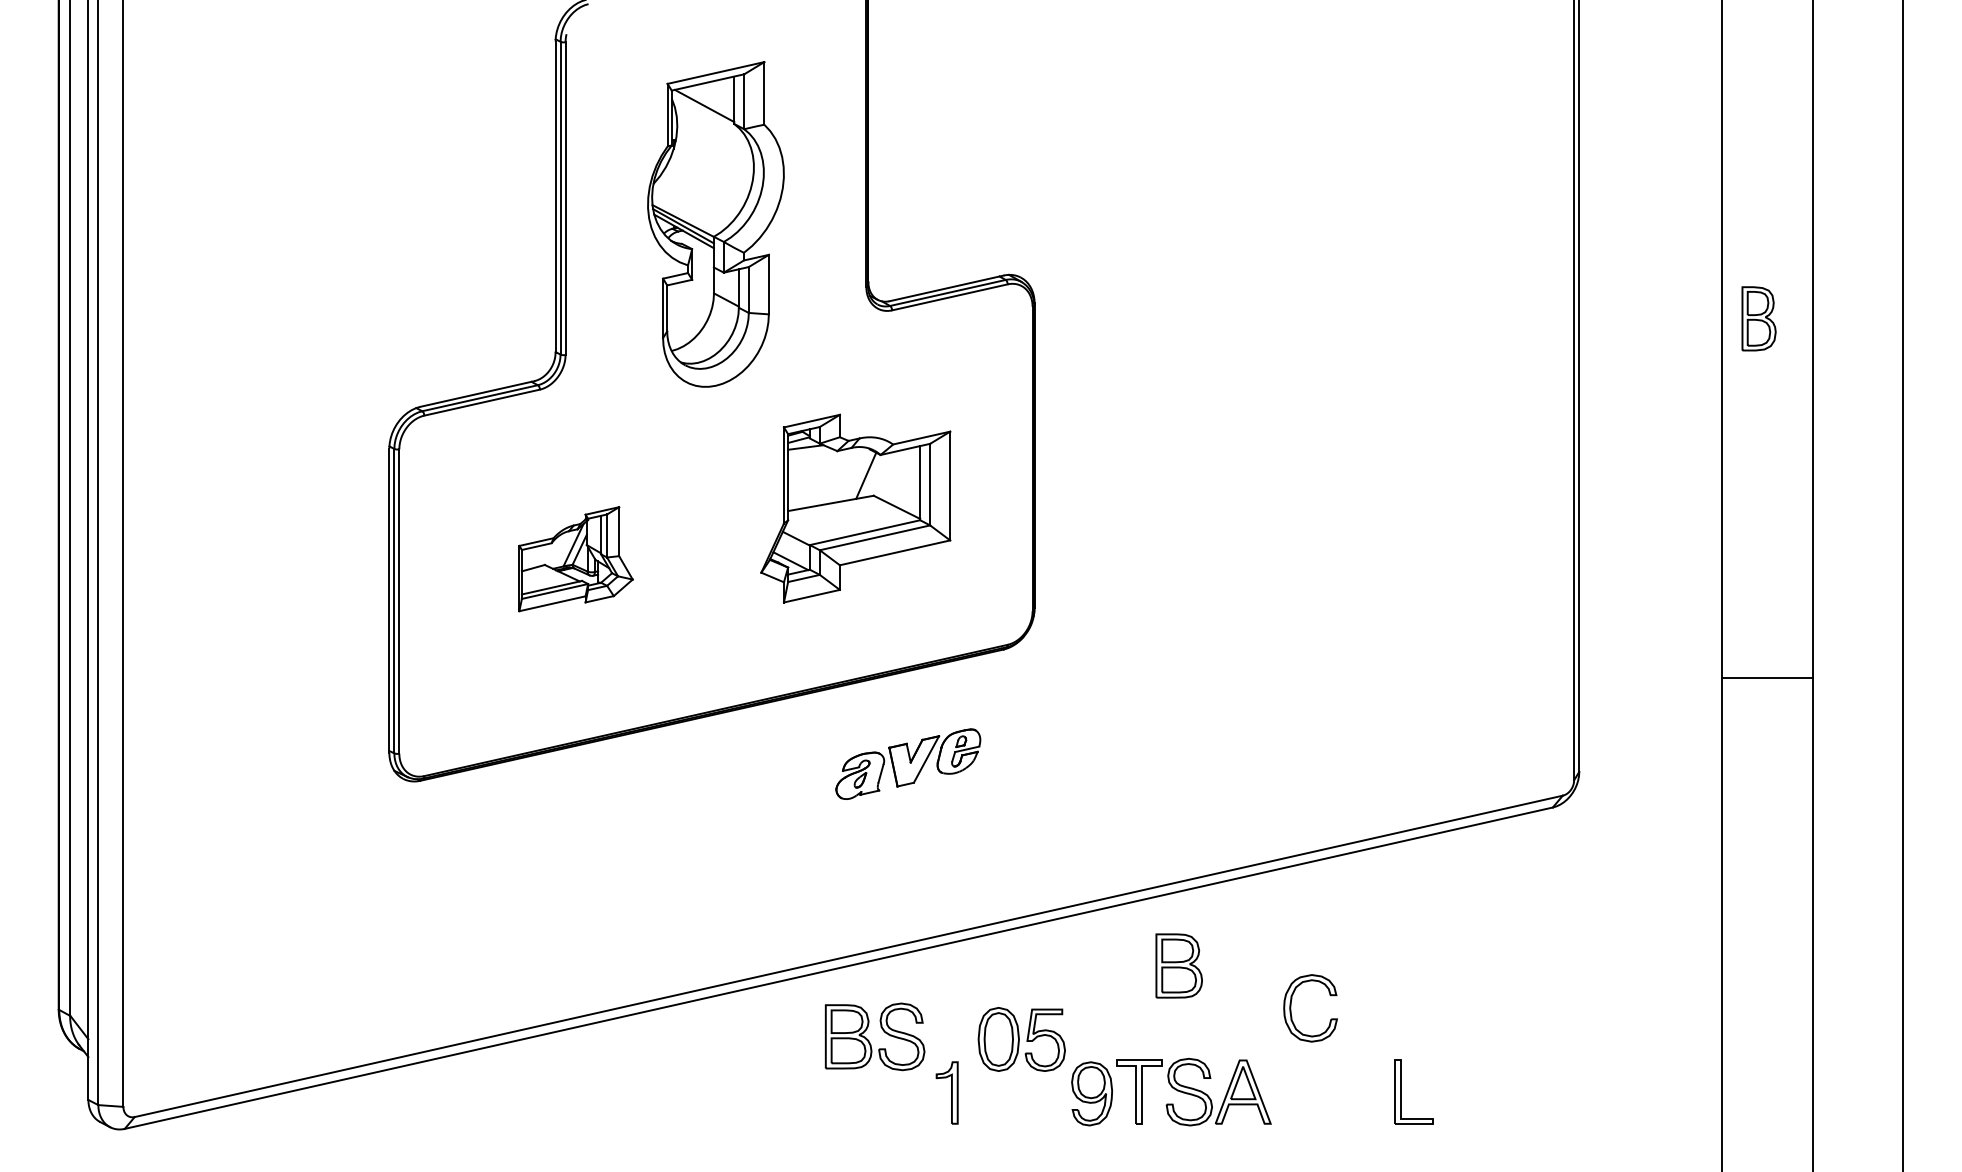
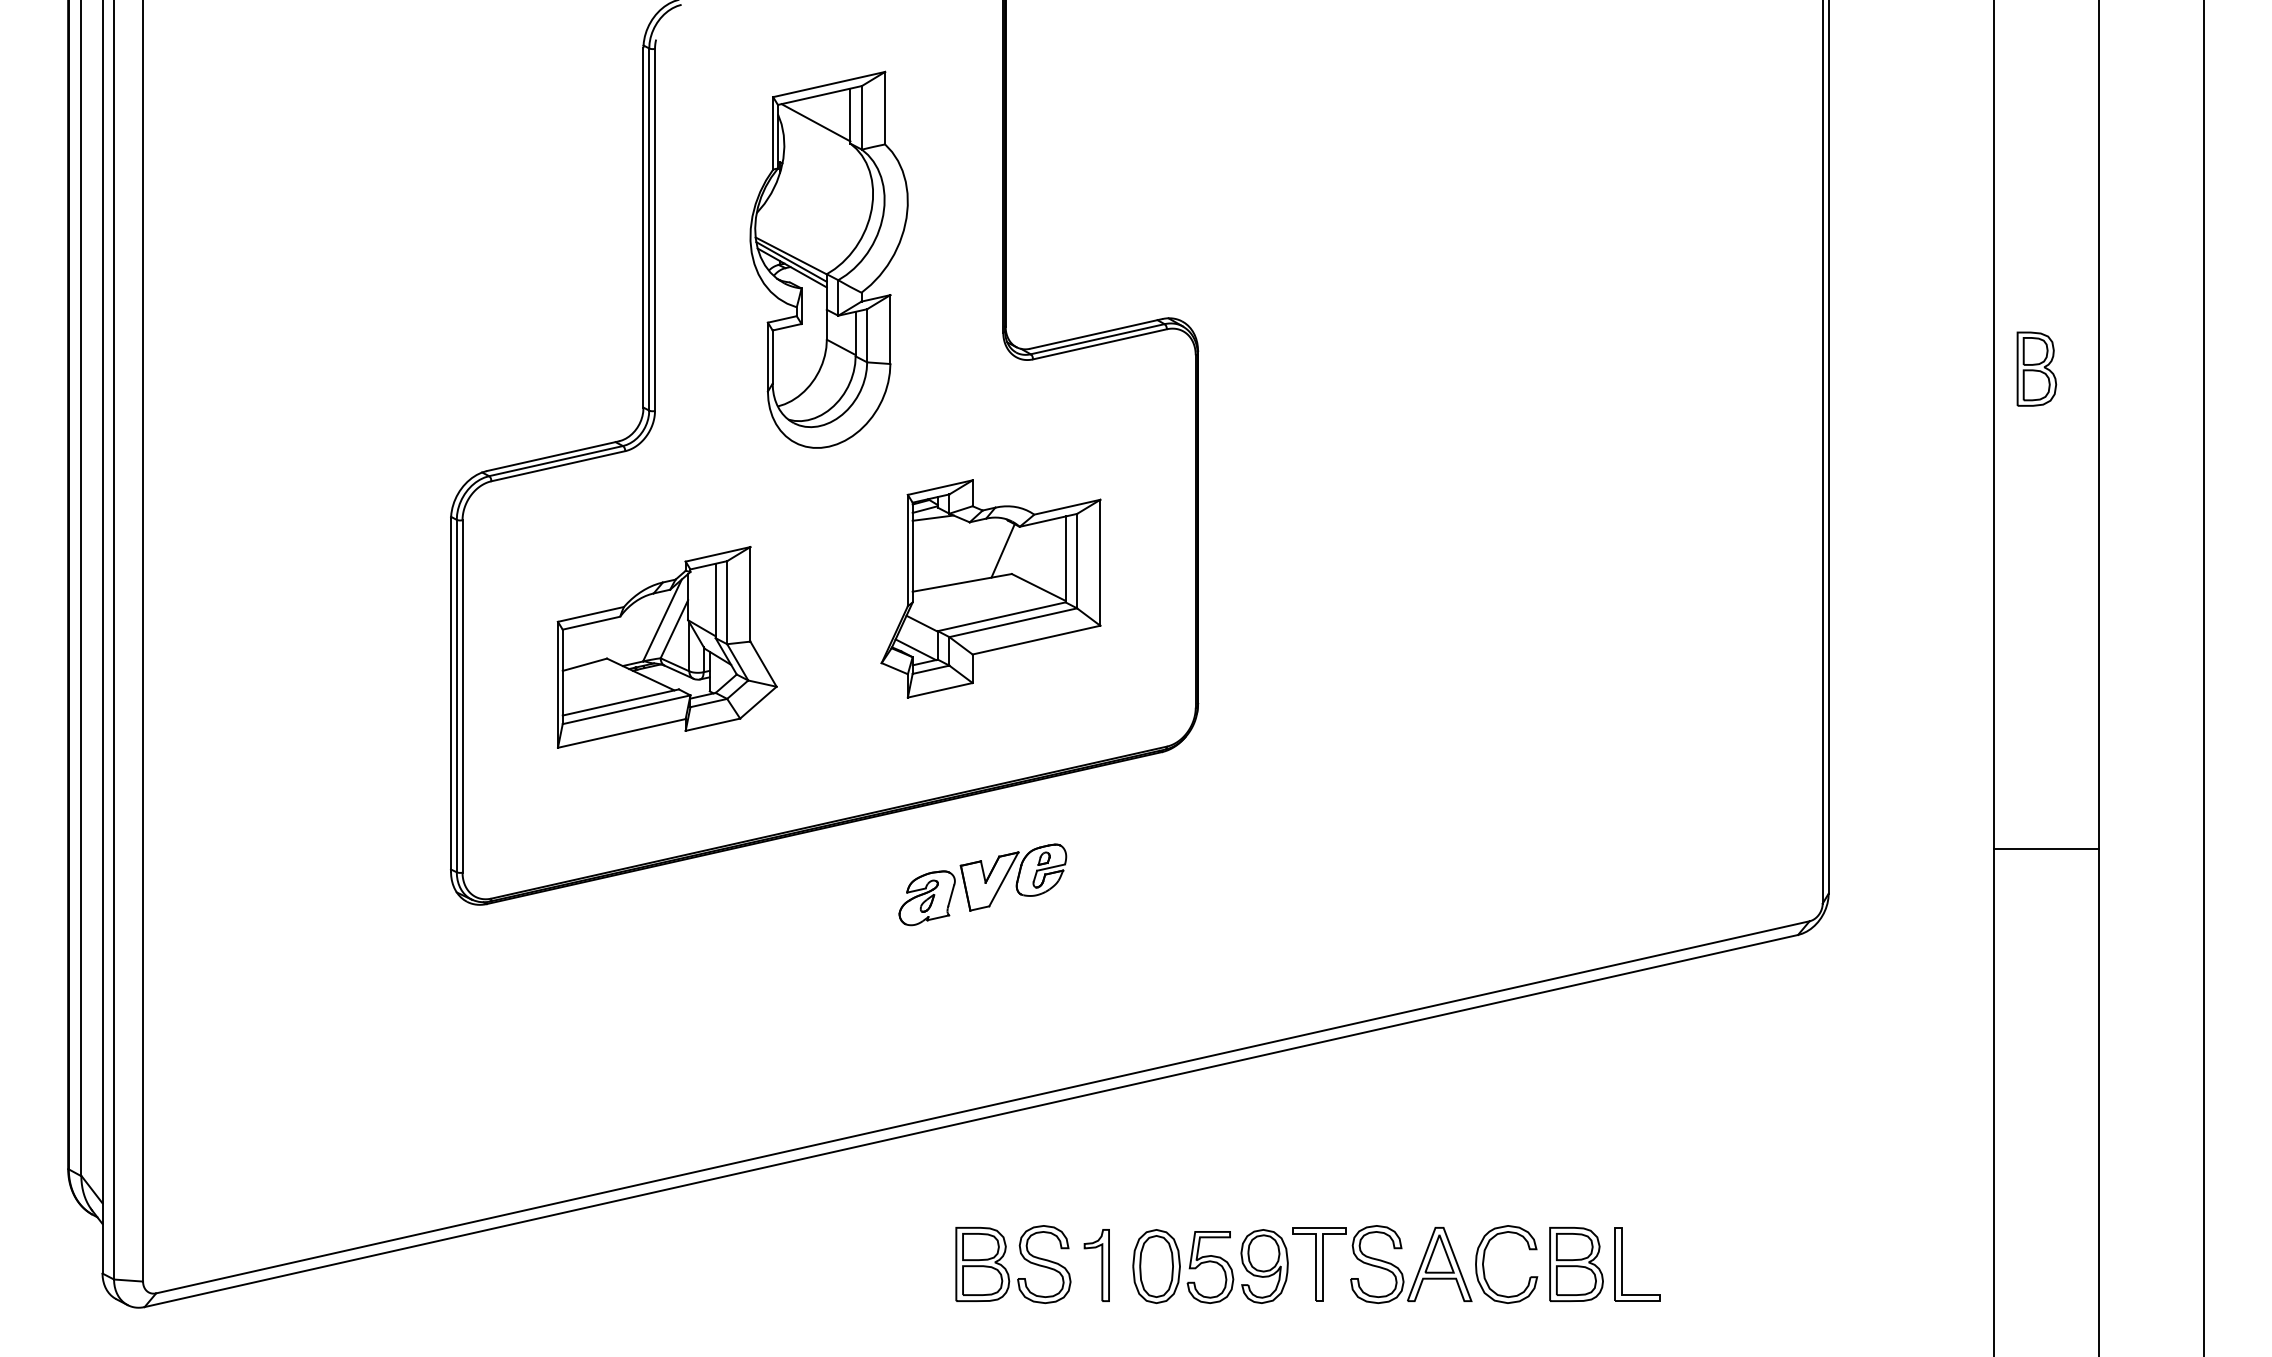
part: (575, 559) -> (666, 647), size x1.67
line: (1767, 678) -> (2046, 849), moved
part: (908, 763) -> (982, 884), moved
part: (1179, 966) -> (1576, 1264), moved
part: (1291, 1006) -> (1484, 1262), moved
part: (1022, 1039) -> (1183, 1266), moved
part: (869, 1040) -> (1006, 1268), moved

